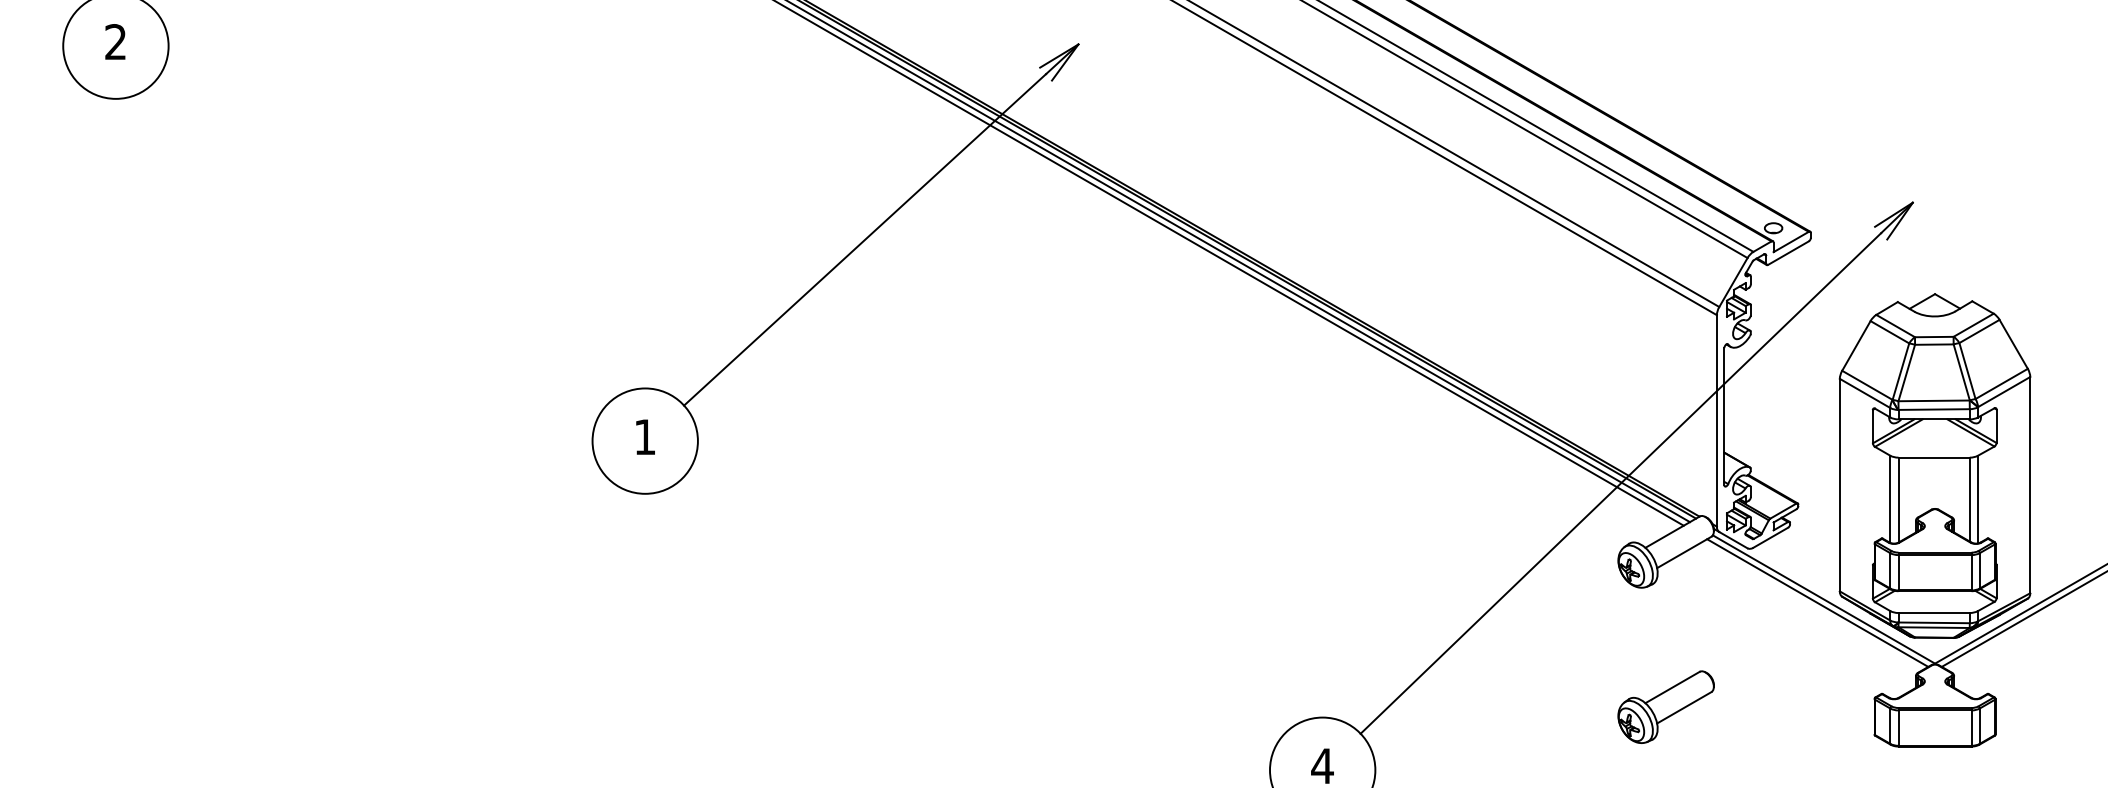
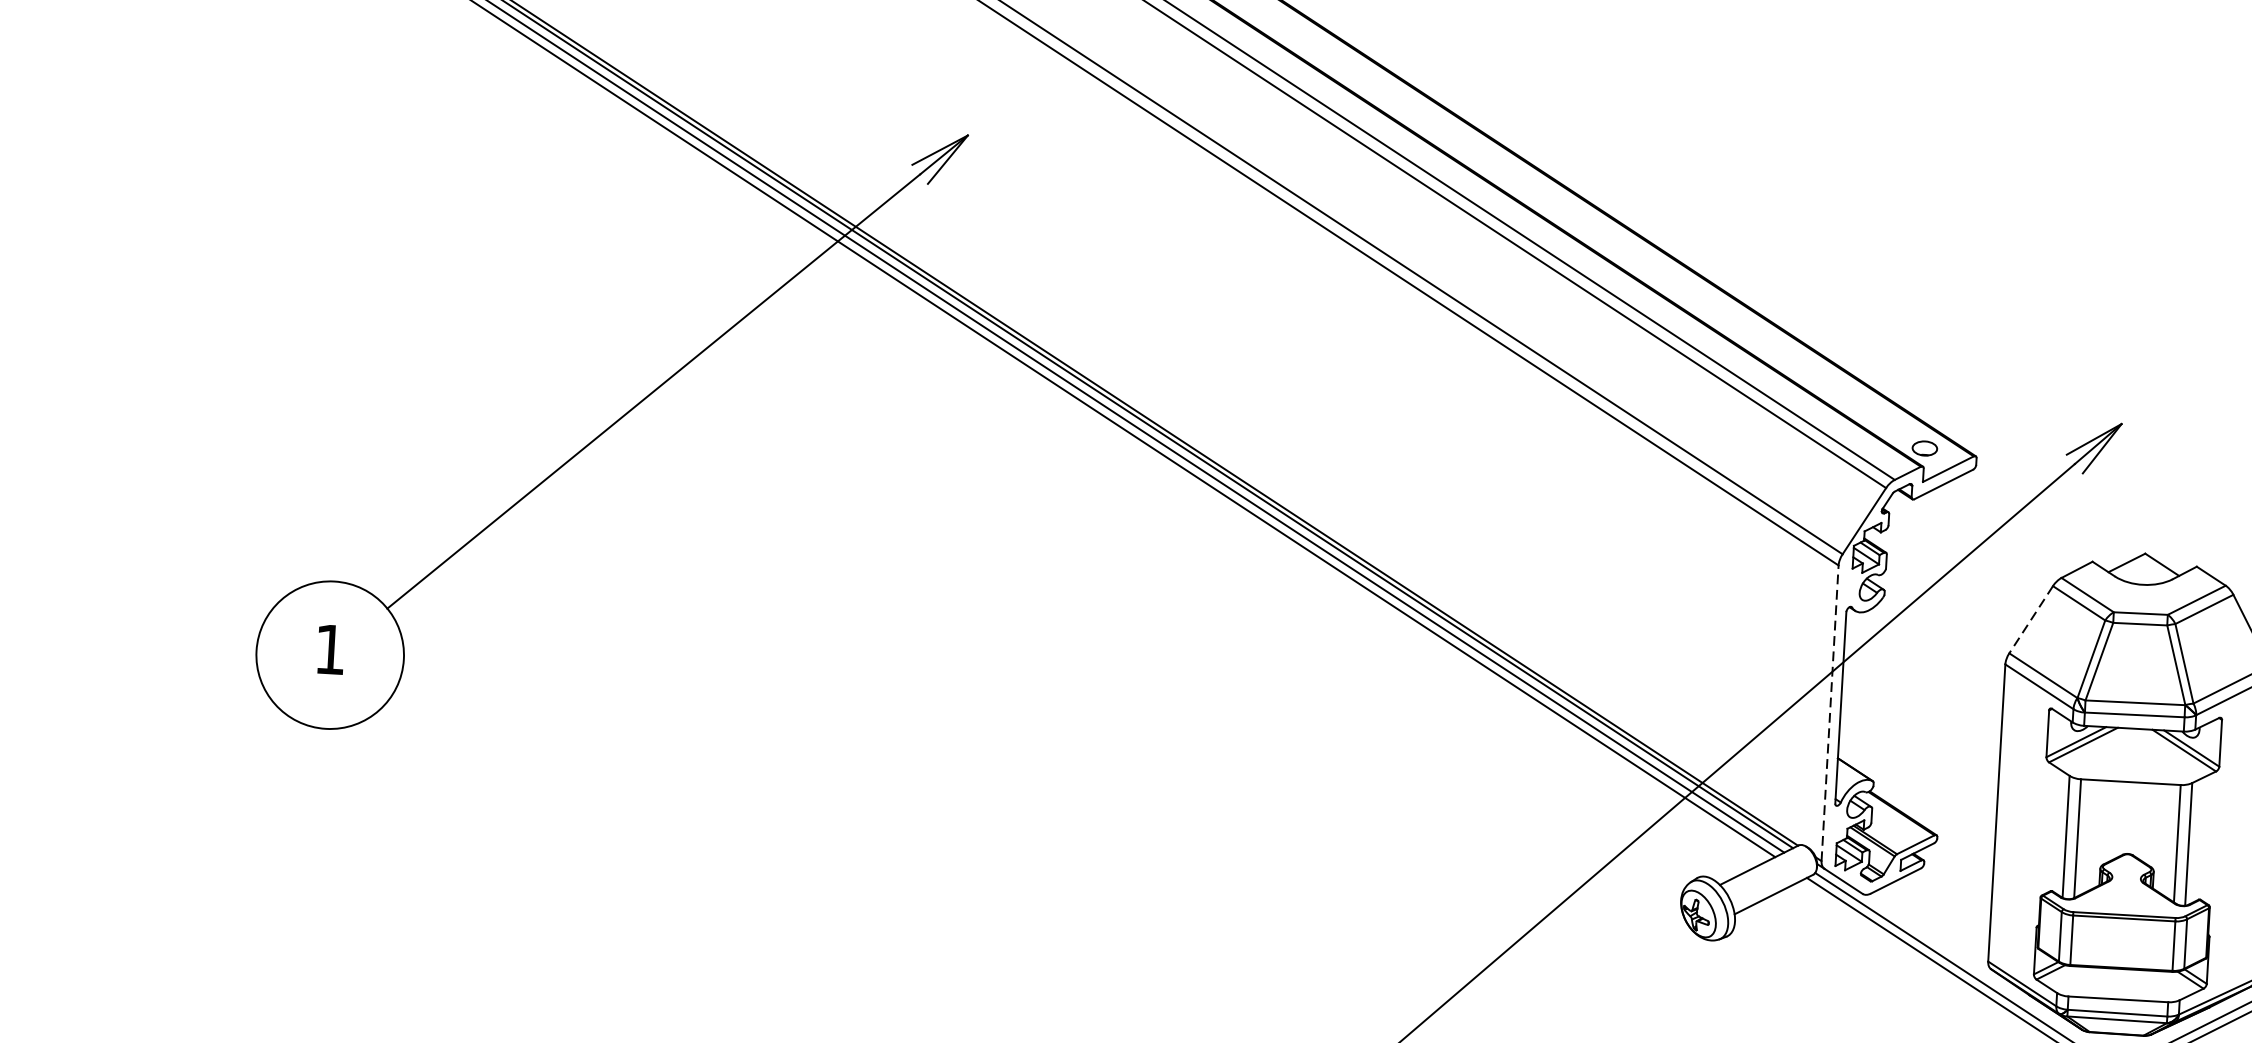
line: (1856, 345) -> (2031, 619), solid -> dashed
line: (1716, 420) -> (1829, 712), solid -> dashed

